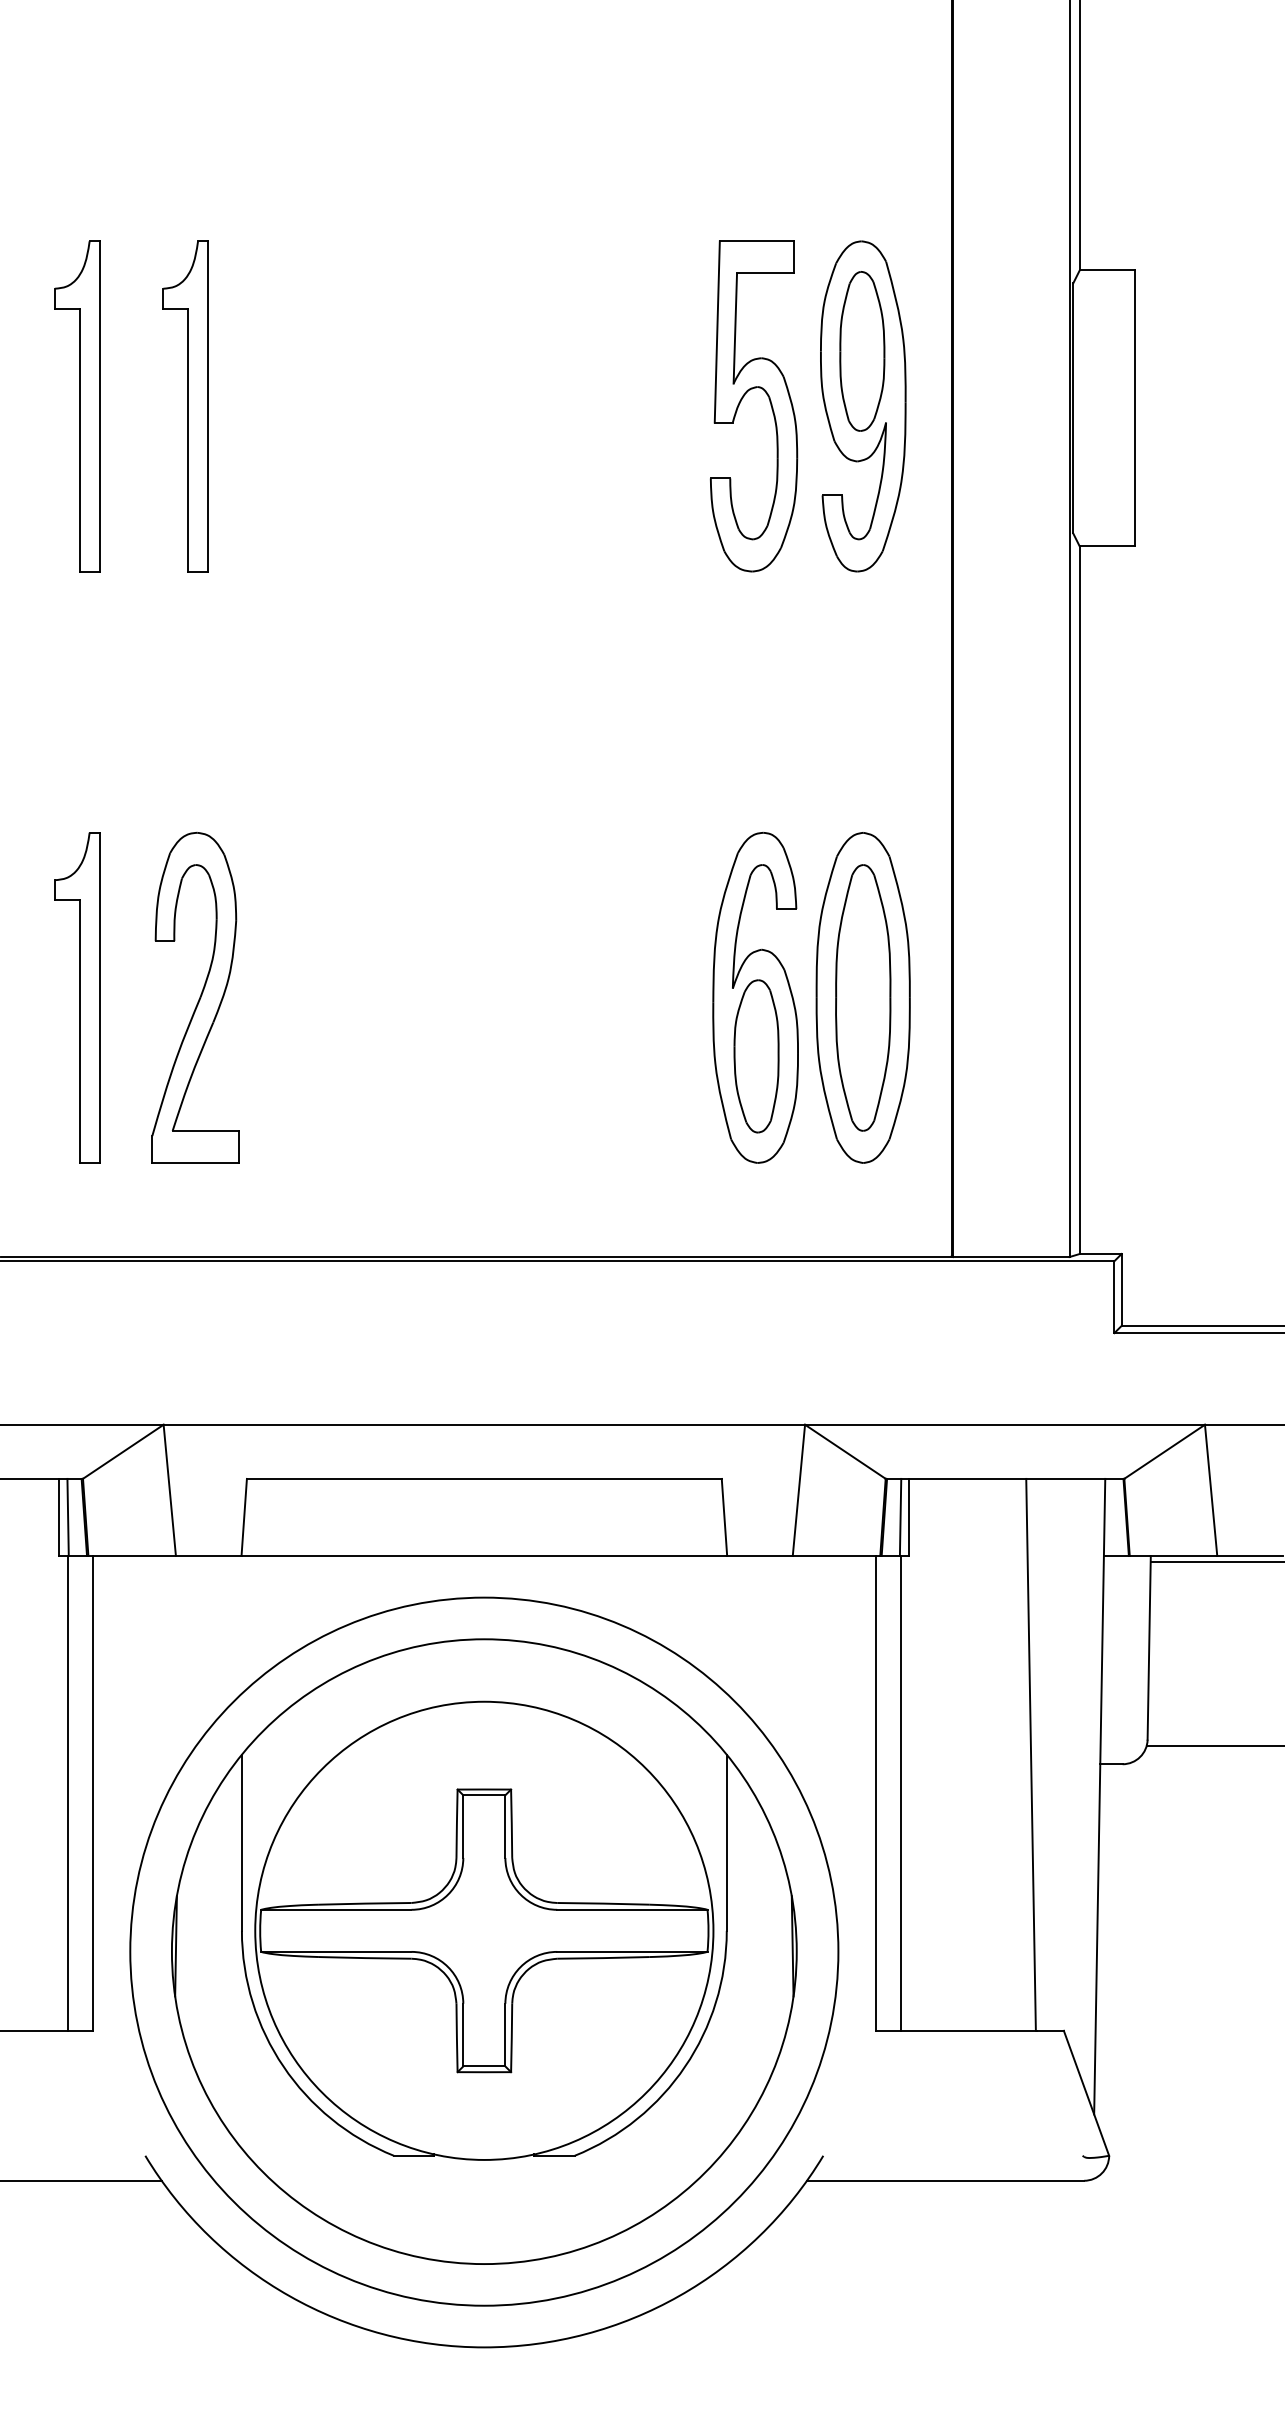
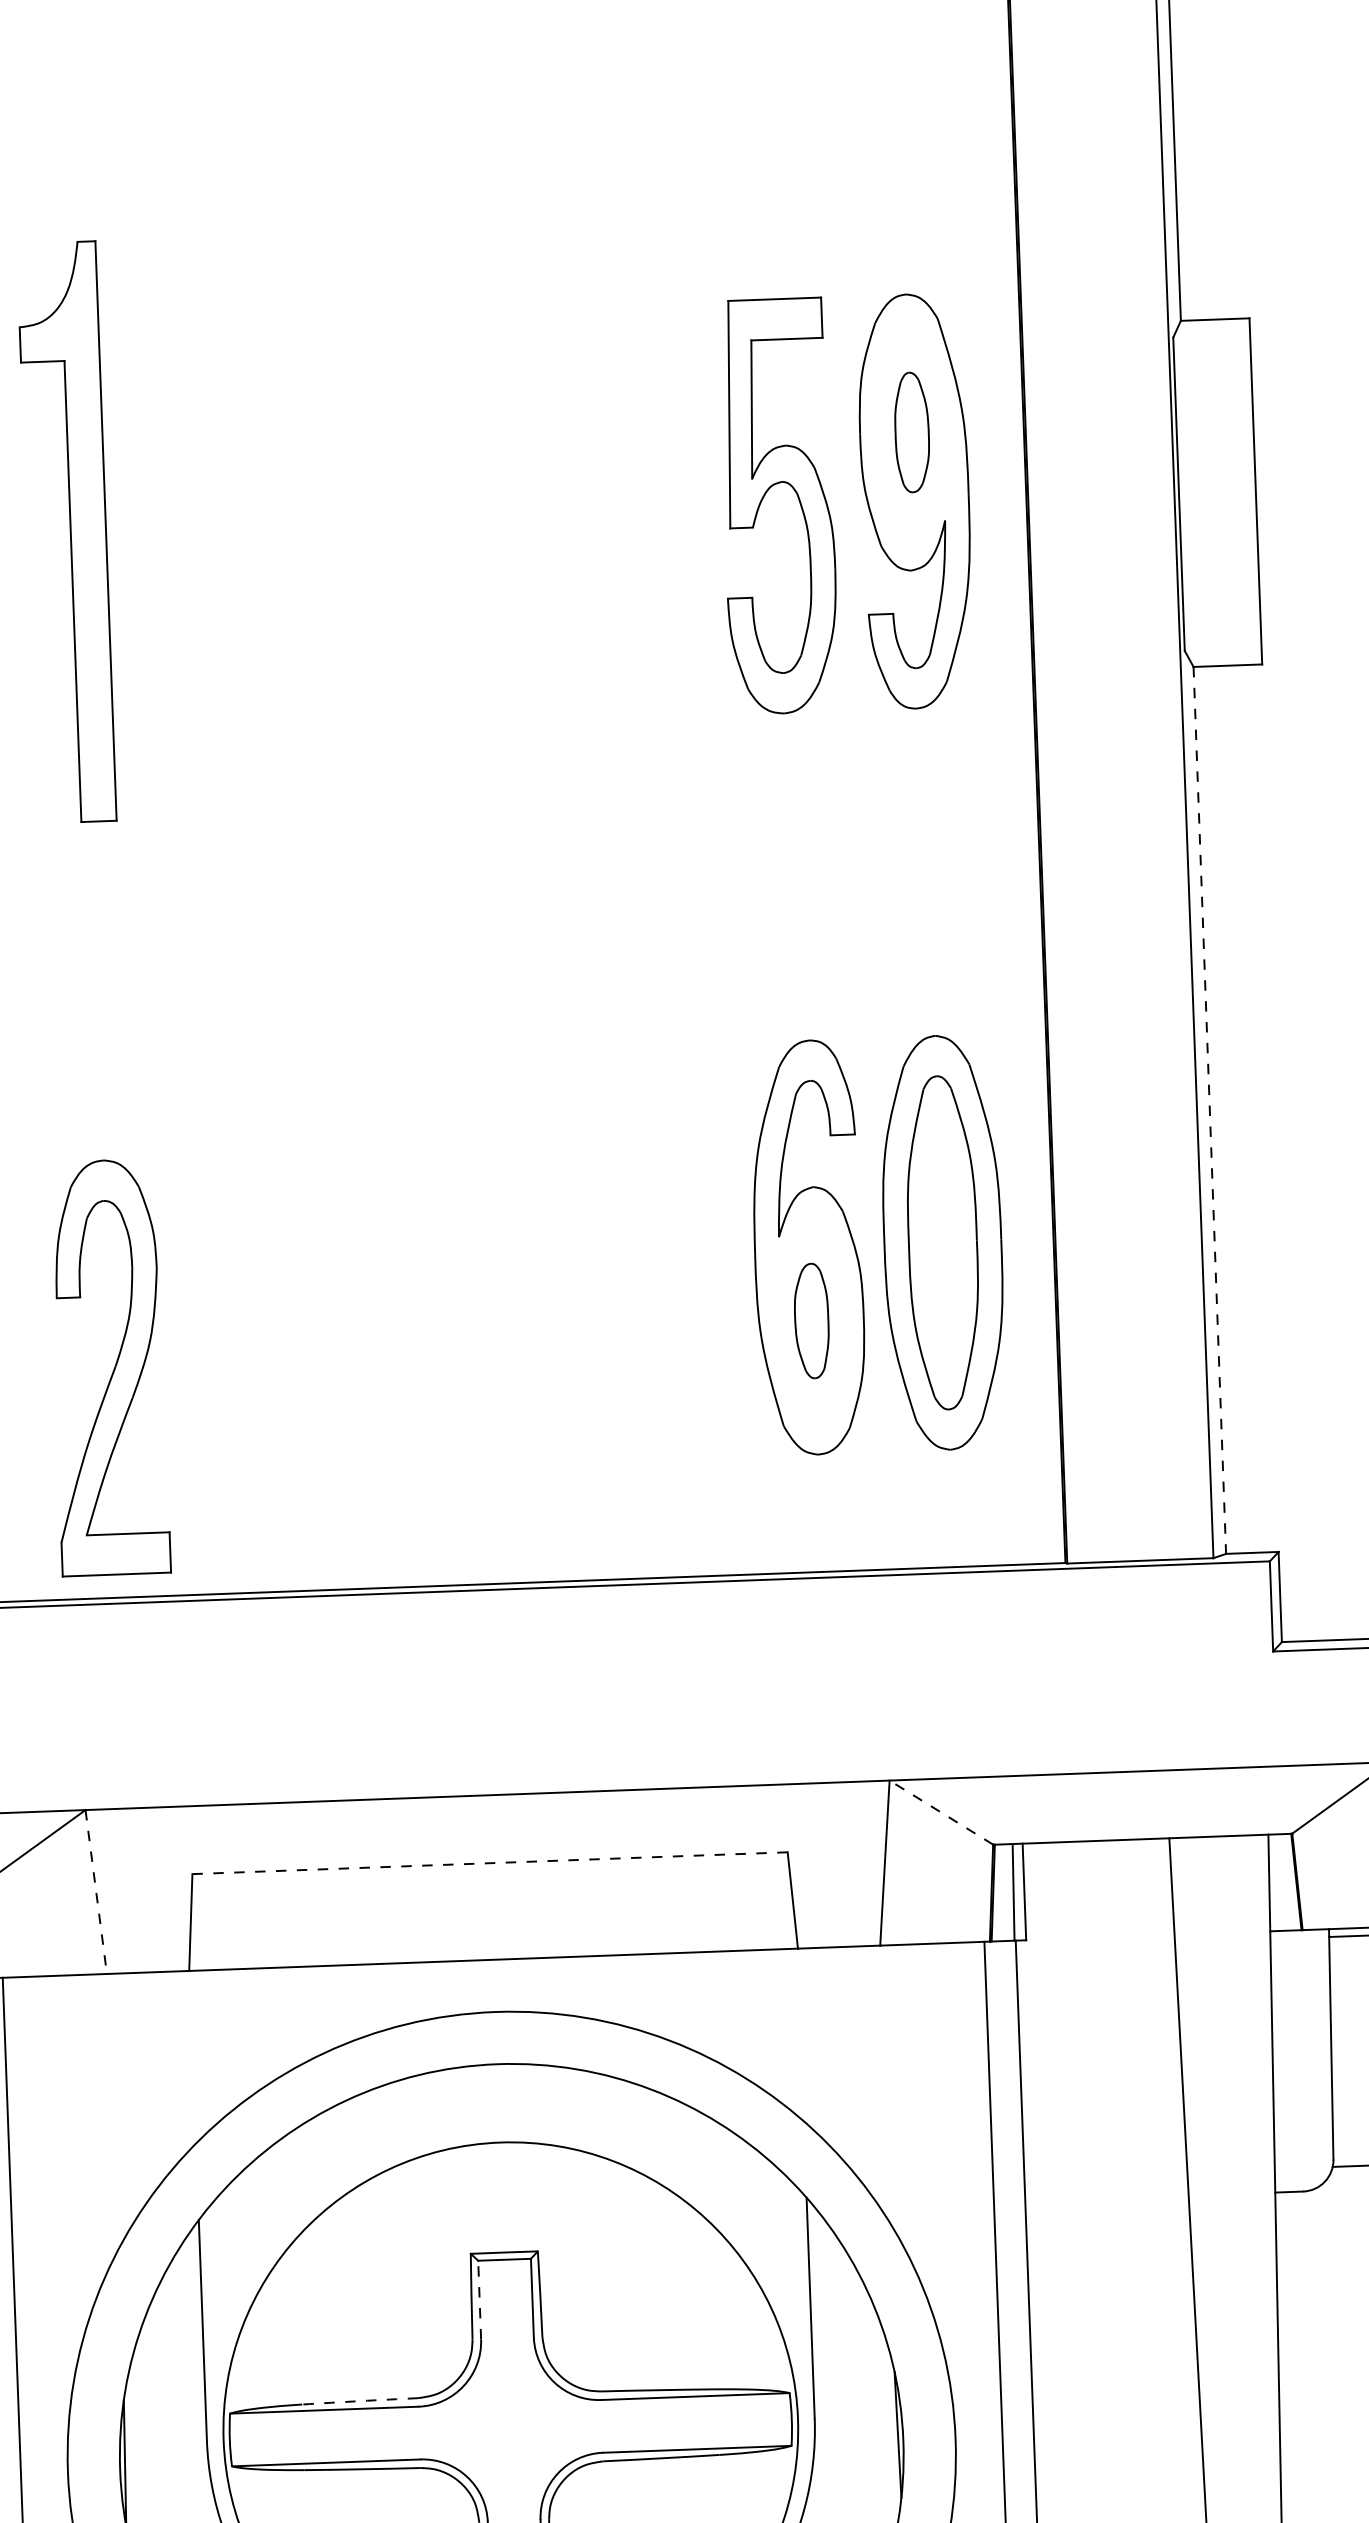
part: (862, 351) -> (912, 432), size x0.6
part: (185, 406) -> (66, 532), size x1.4
line: (1079, 900) -> (1209, 1110), solid -> dashed
part: (195, 997) -> (109, 1367), moved
part: (756, 1056) -> (811, 1321), size x0.6
line: (845, 1451) -> (941, 1812), solid -> dashed
line: (484, 1478) -> (490, 1862), solid -> dashed
line: (169, 1490) -> (95, 1892), solid -> dashed
line: (463, 1826) -> (479, 2299), solid -> dashed
arc: (365, 1903) -> (360, 2400), solid -> dashed

